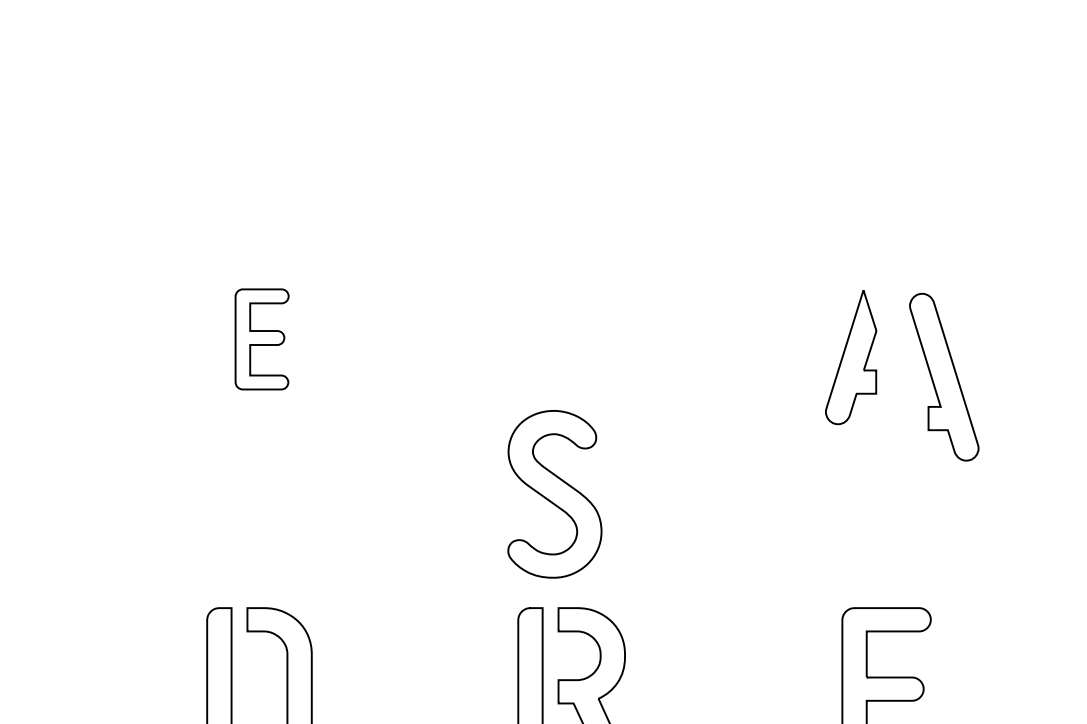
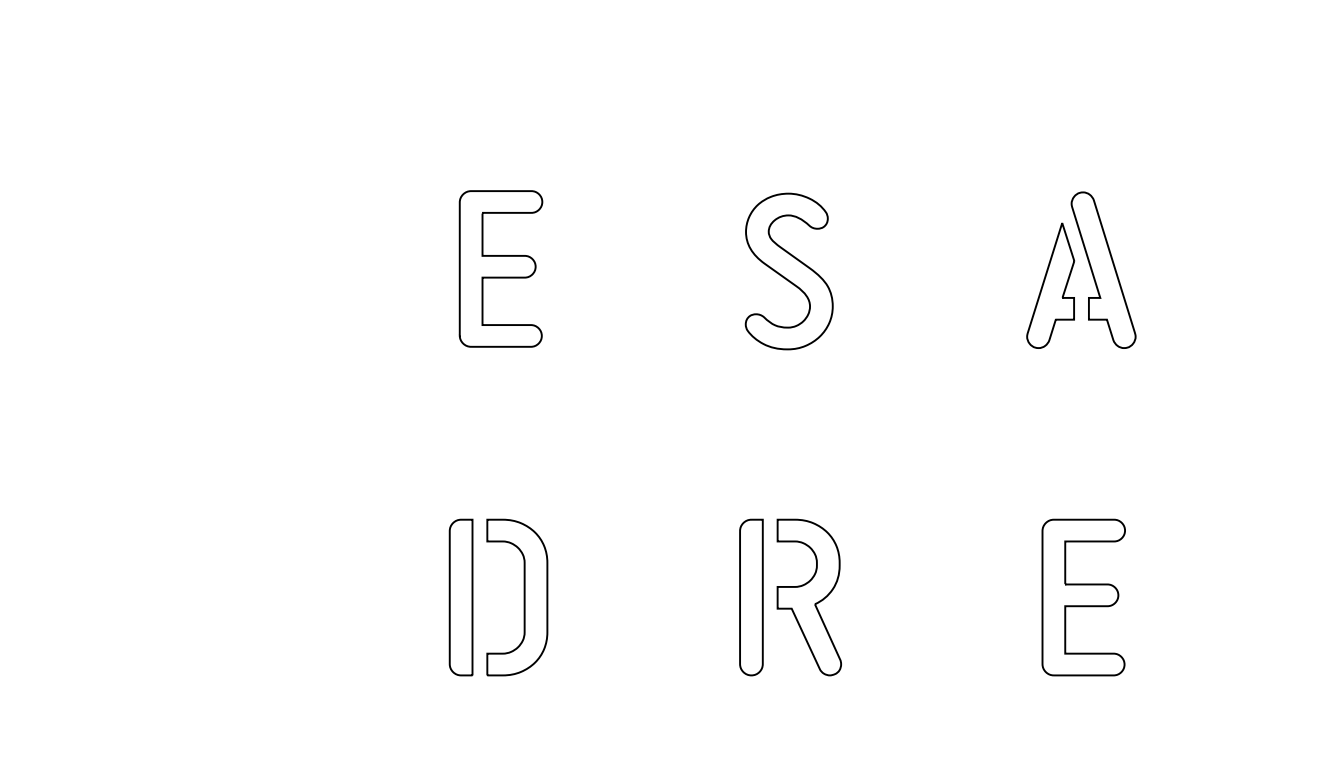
part: (261, 338) -> (500, 268), size x1.67
part: (944, 376) -> (1103, 269), moved
part: (554, 494) -> (788, 271), moved

